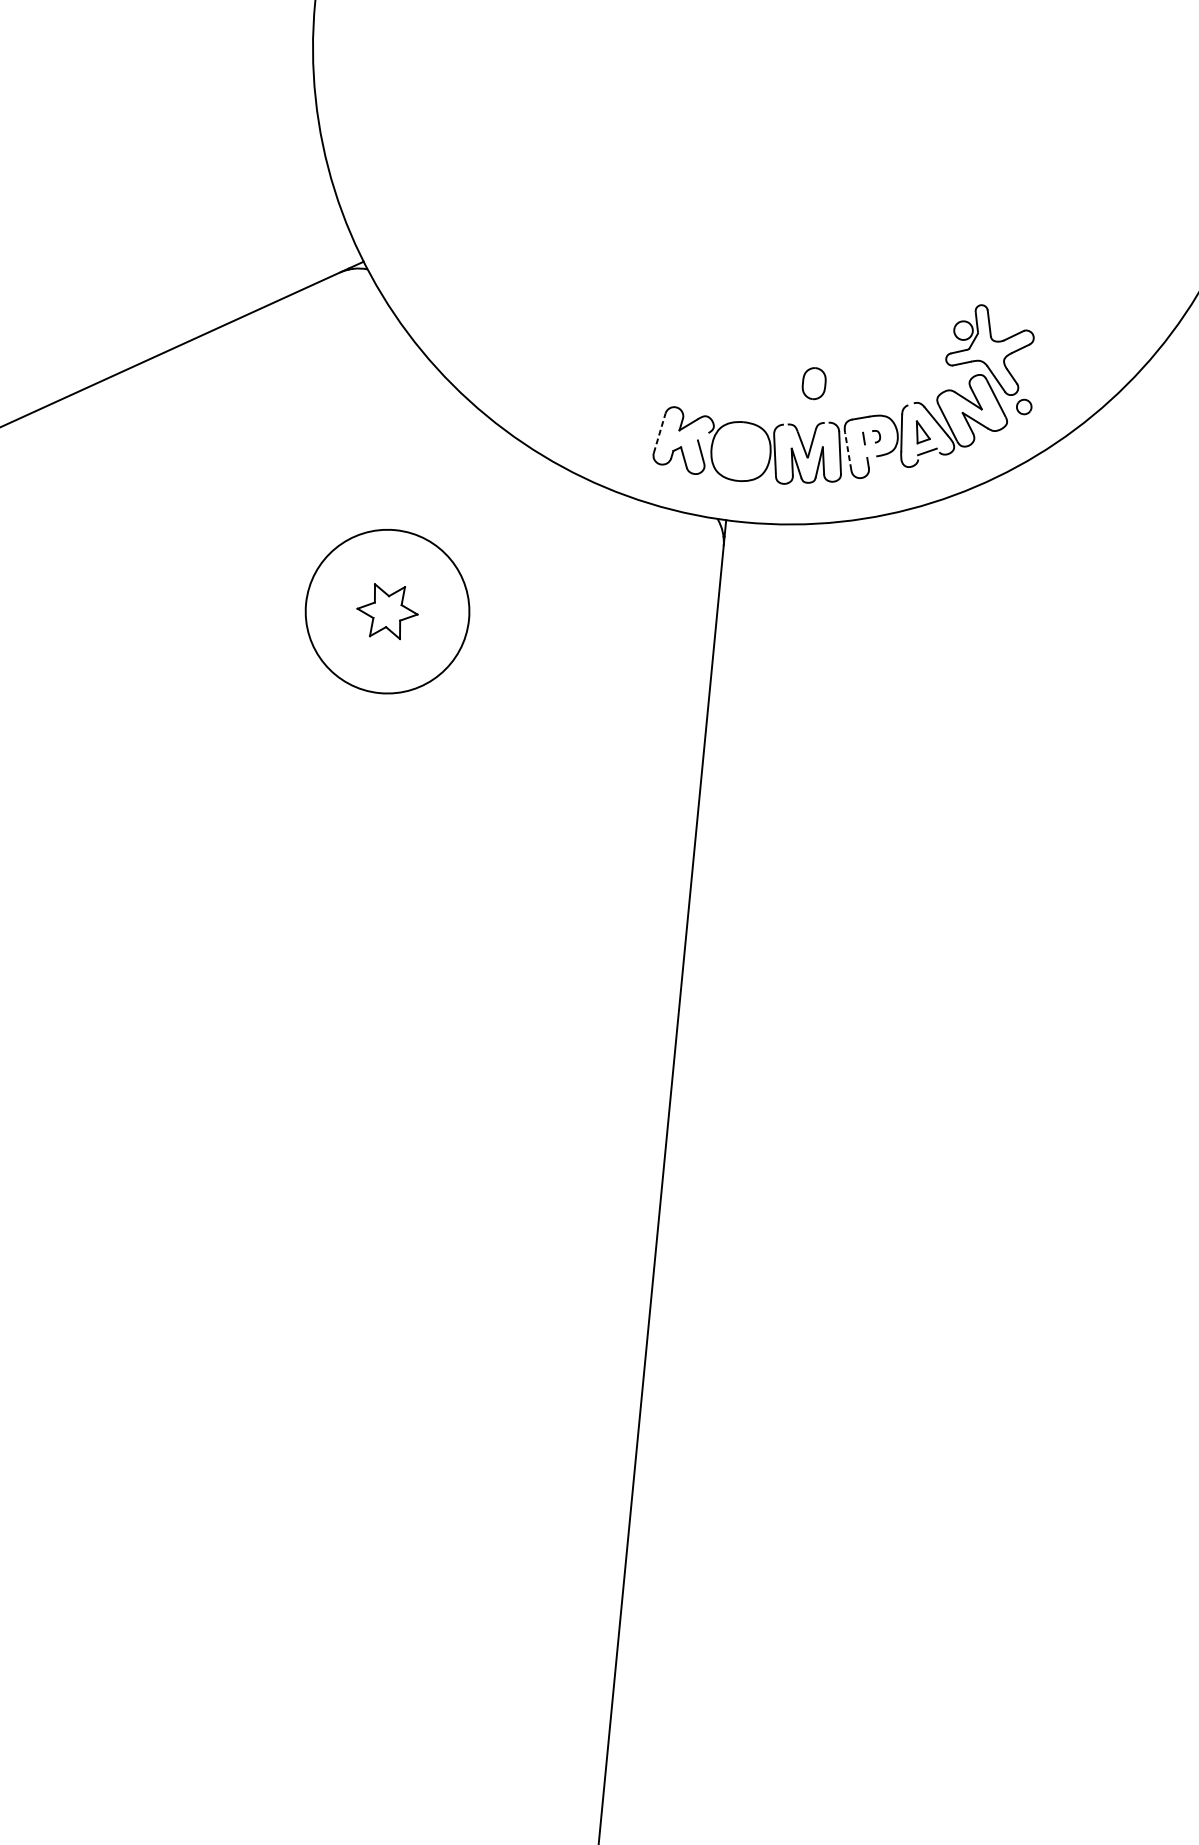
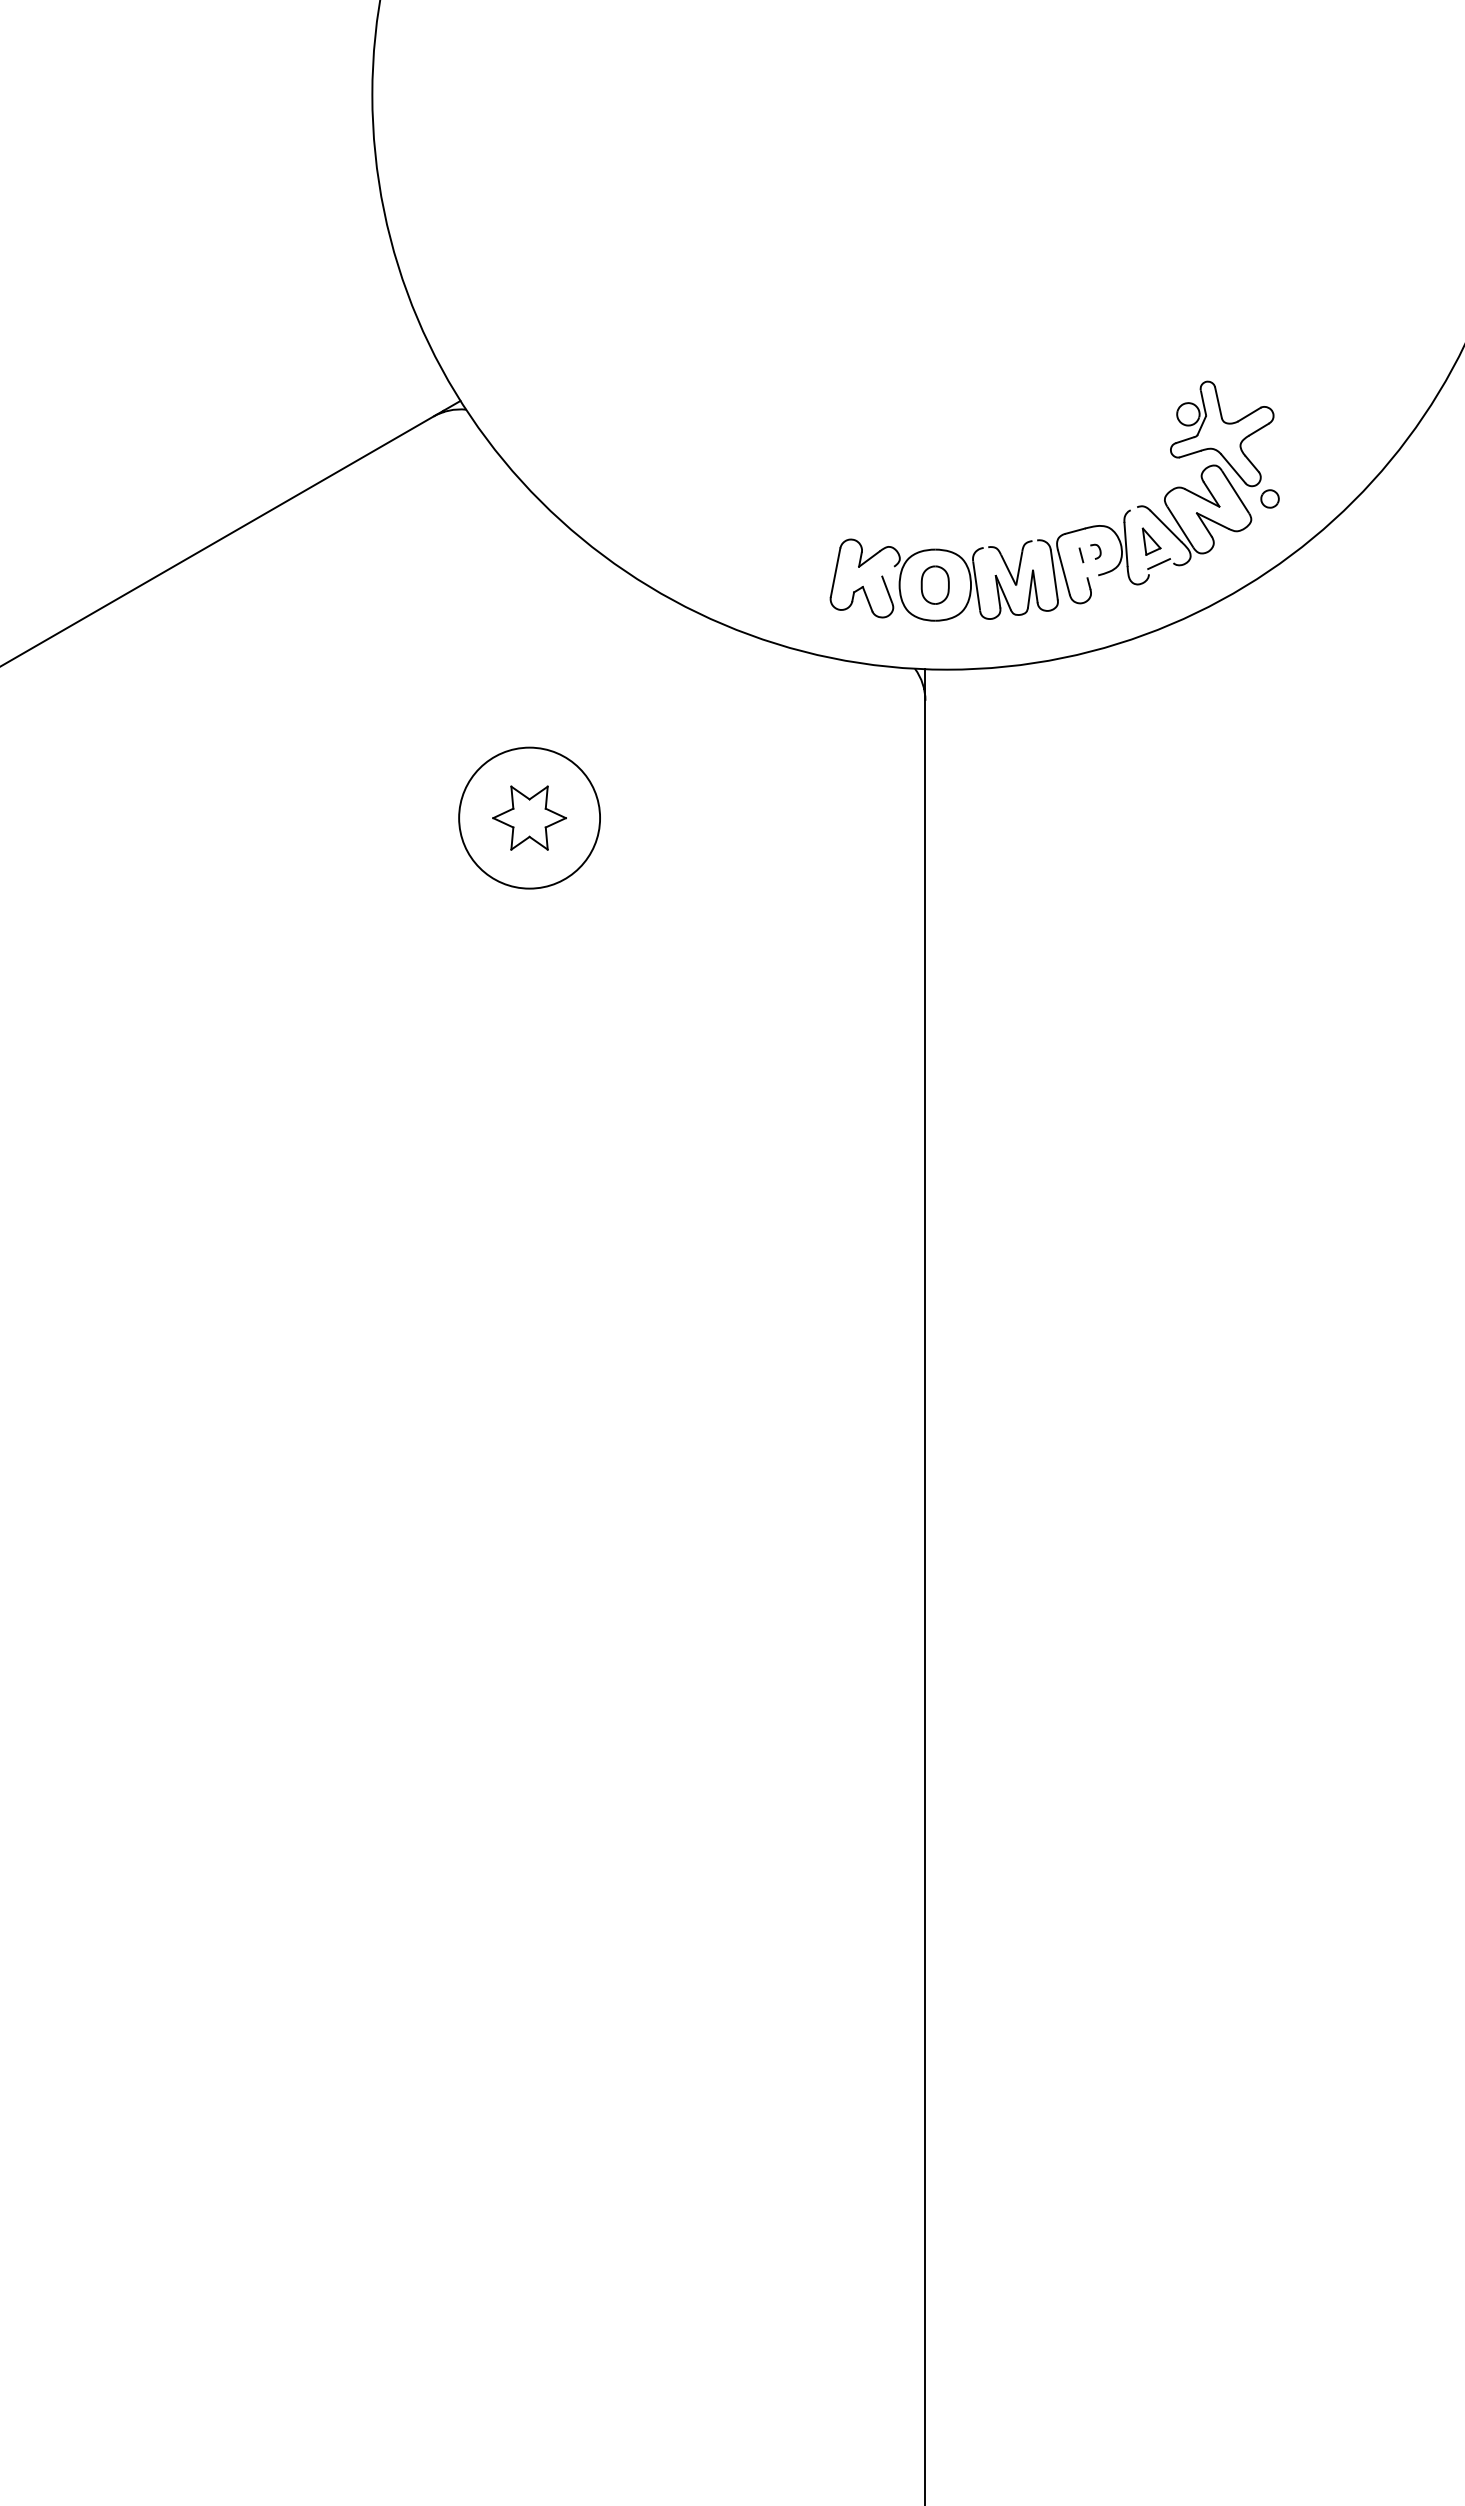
part: (813, 383) -> (934, 584), moved
line: (659, 433) -> (835, 572), dashed -> solid
line: (847, 451) -> (1063, 572), dashed -> solid
circle: (387, 611) -> (529, 817), size x0.71

